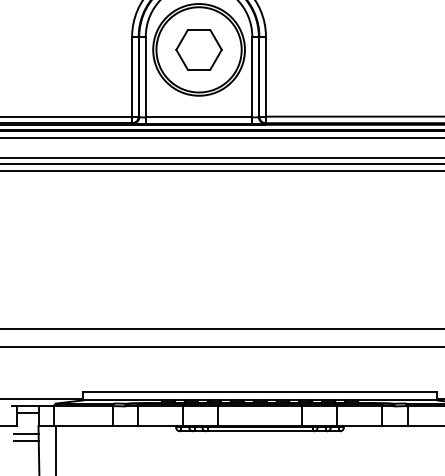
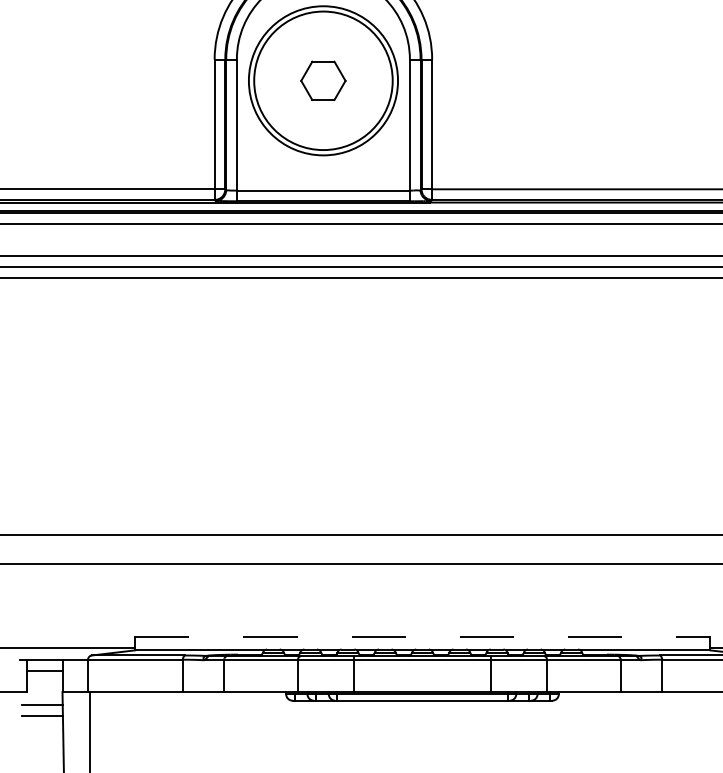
part: (198, 49) -> (322, 80), size x0.6
line: (260, 392) -> (423, 637), solid -> dashed

